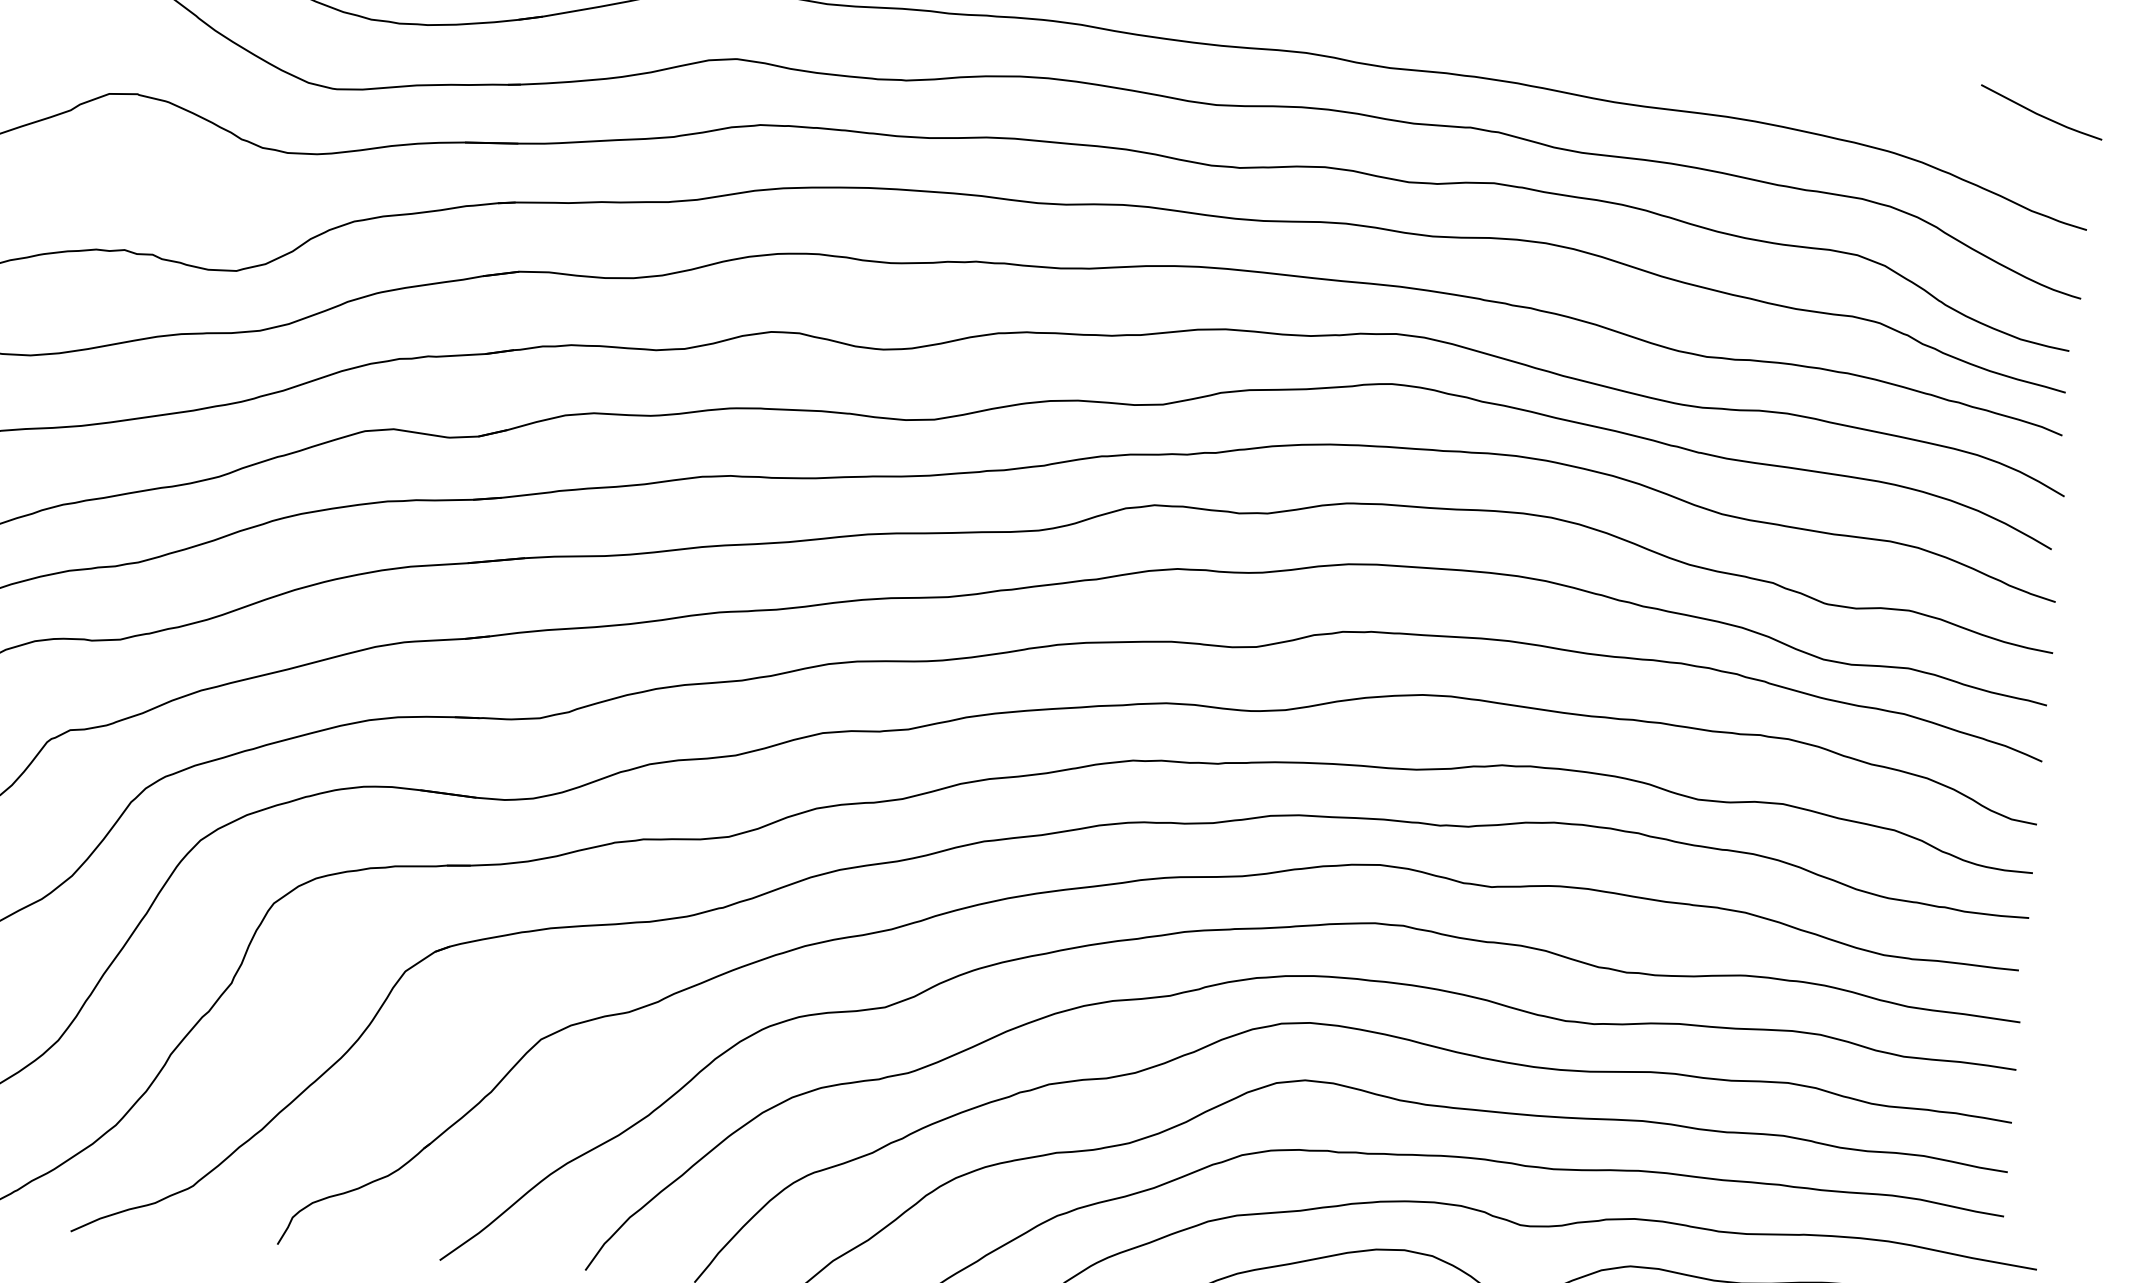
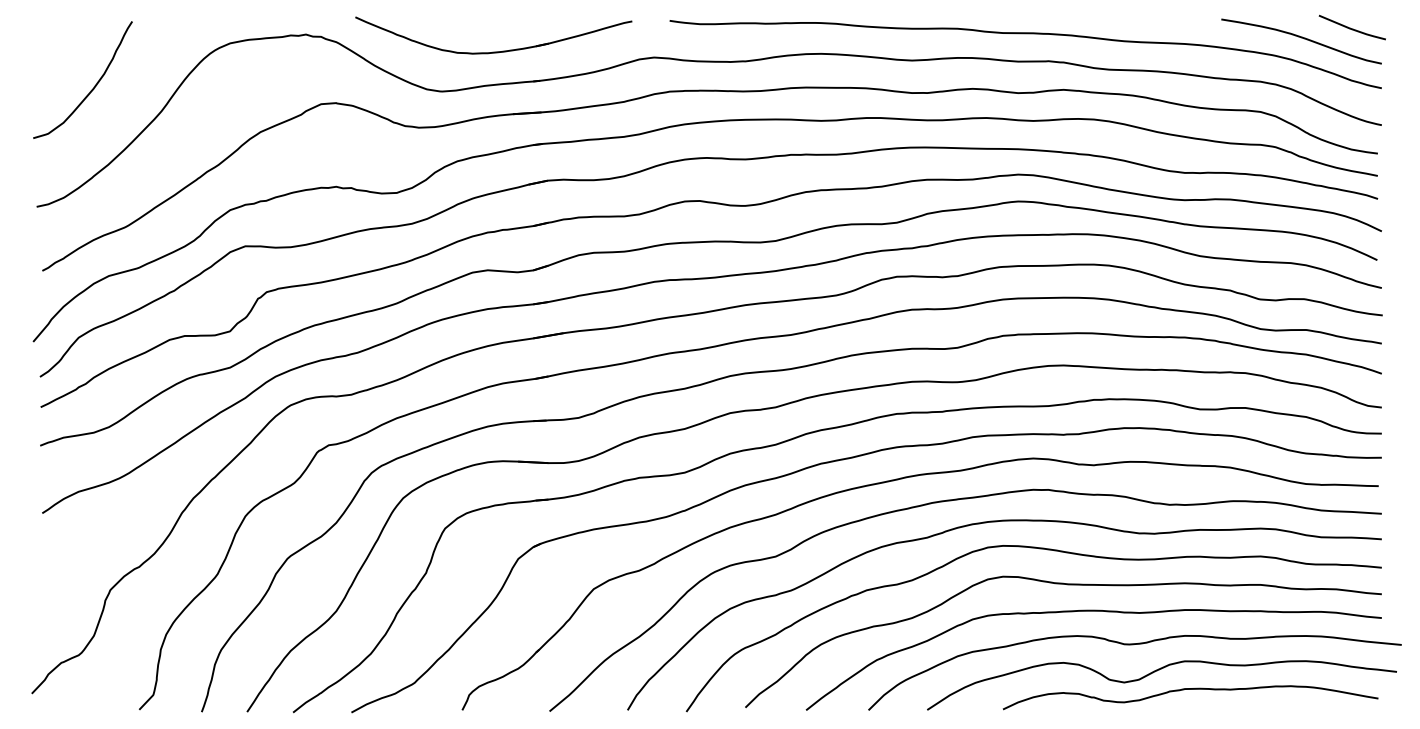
curve: (1945, 124) -> (1301, 38), added

